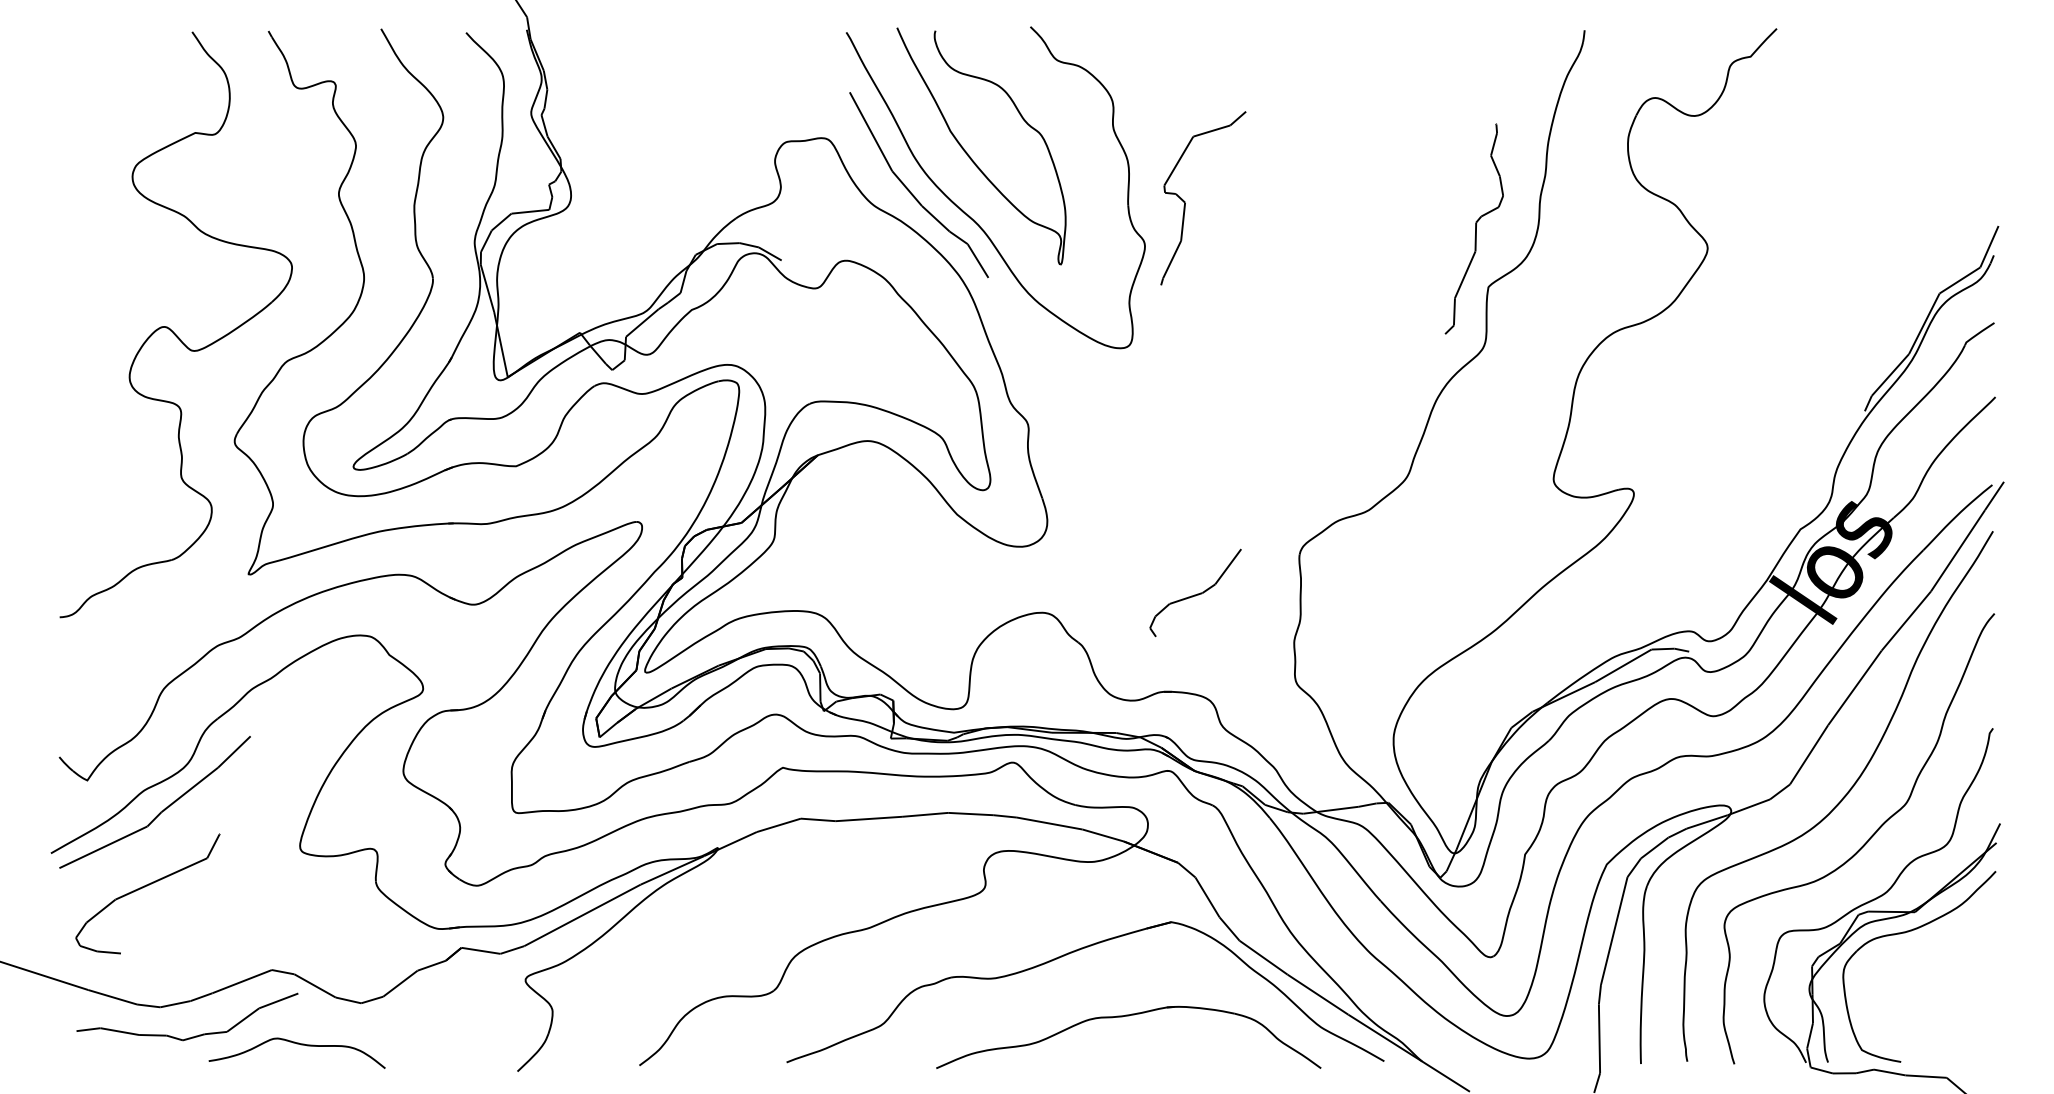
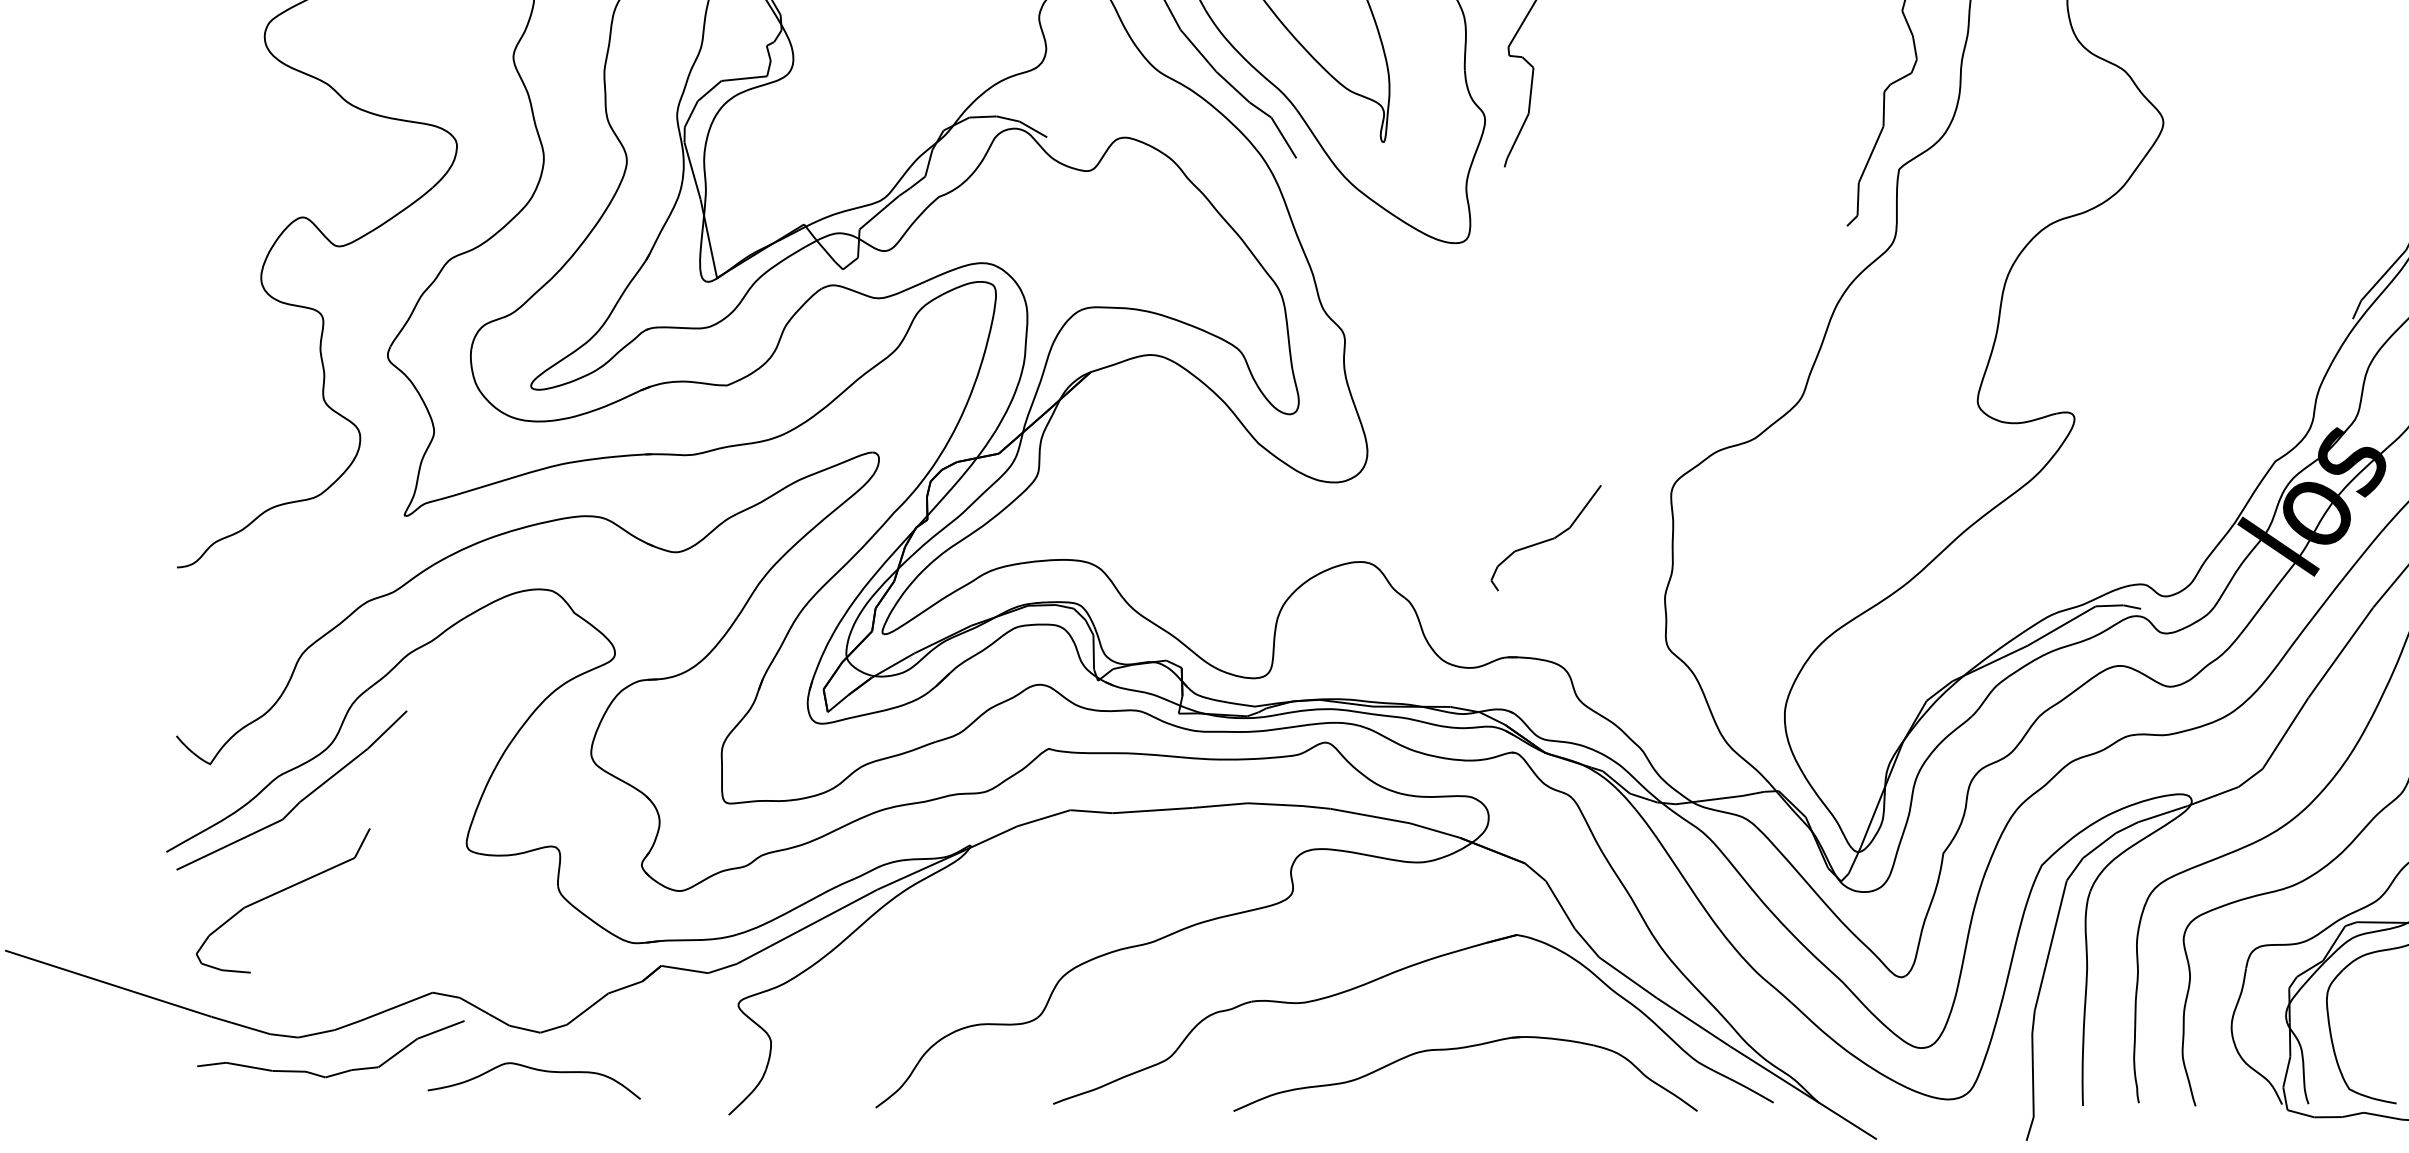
curve: (296, 1044) -> (533, 1070), moved

